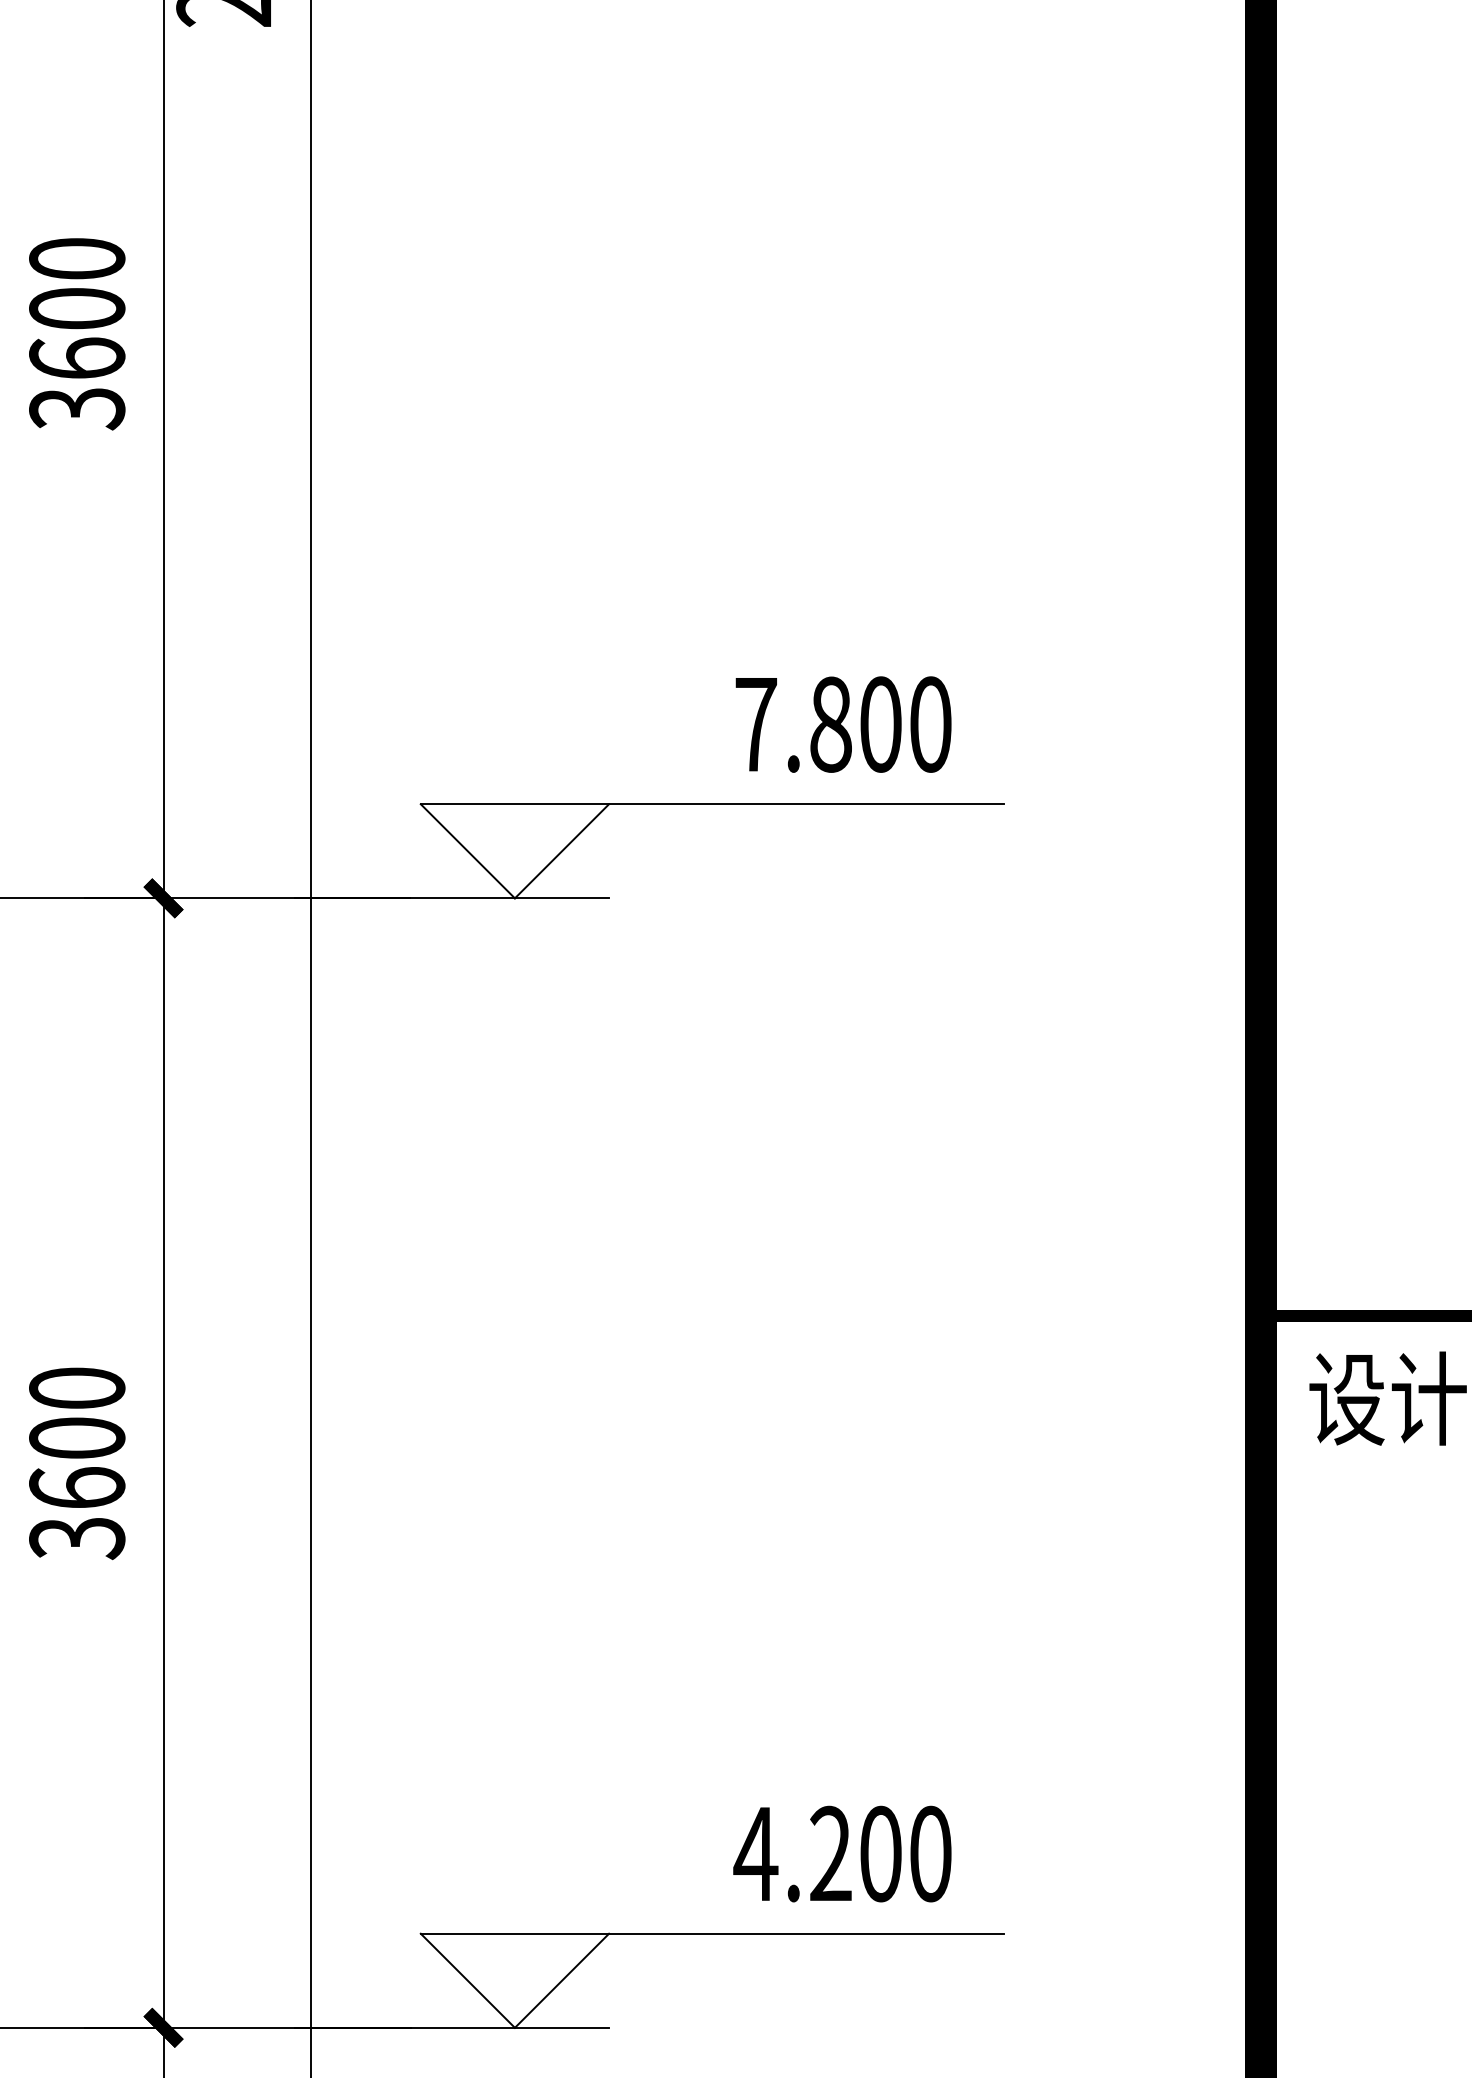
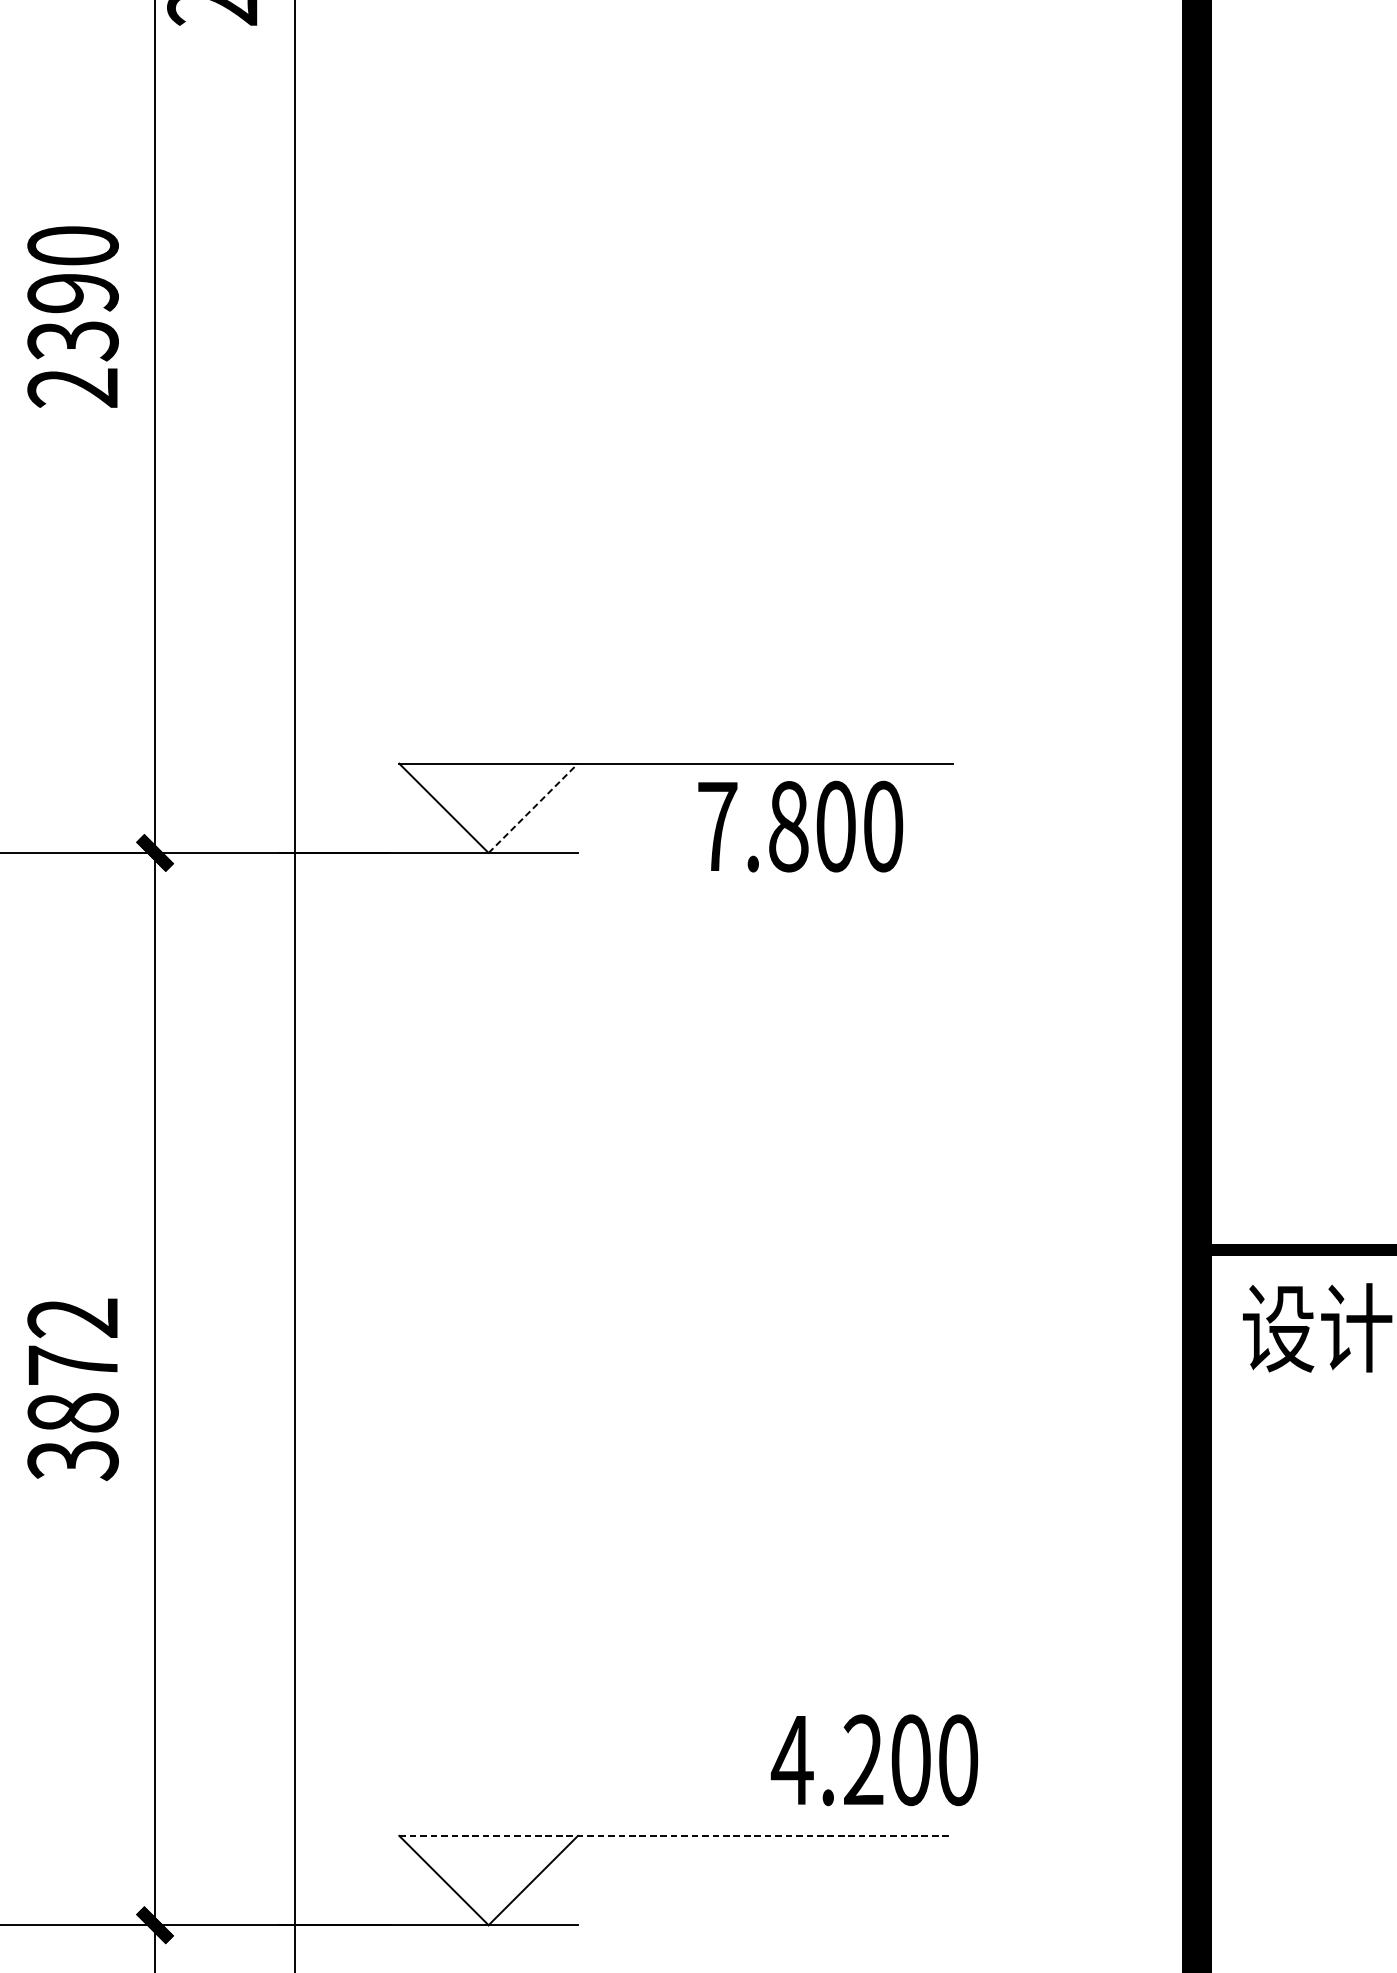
text: (77, 359) -> (73, 341), 3600 -> 2390
text: (843, 724) -> (800, 826), moved
line: (562, 851) -> (533, 808), solid -> dashed
text: (77, 1437) -> (73, 1364), 3600 -> 3872
text: (842, 1853) -> (874, 1759), moved
line: (712, 1933) -> (676, 1835), solid -> dashed

